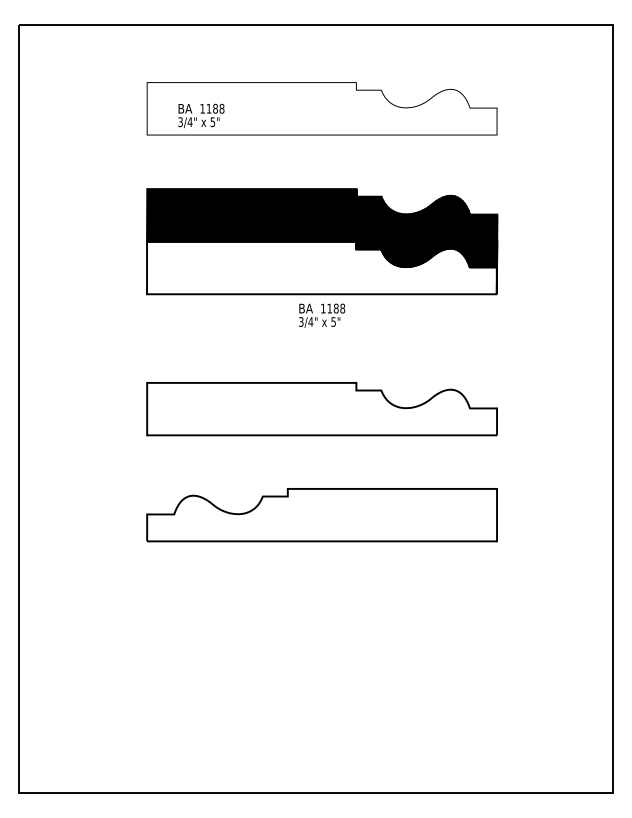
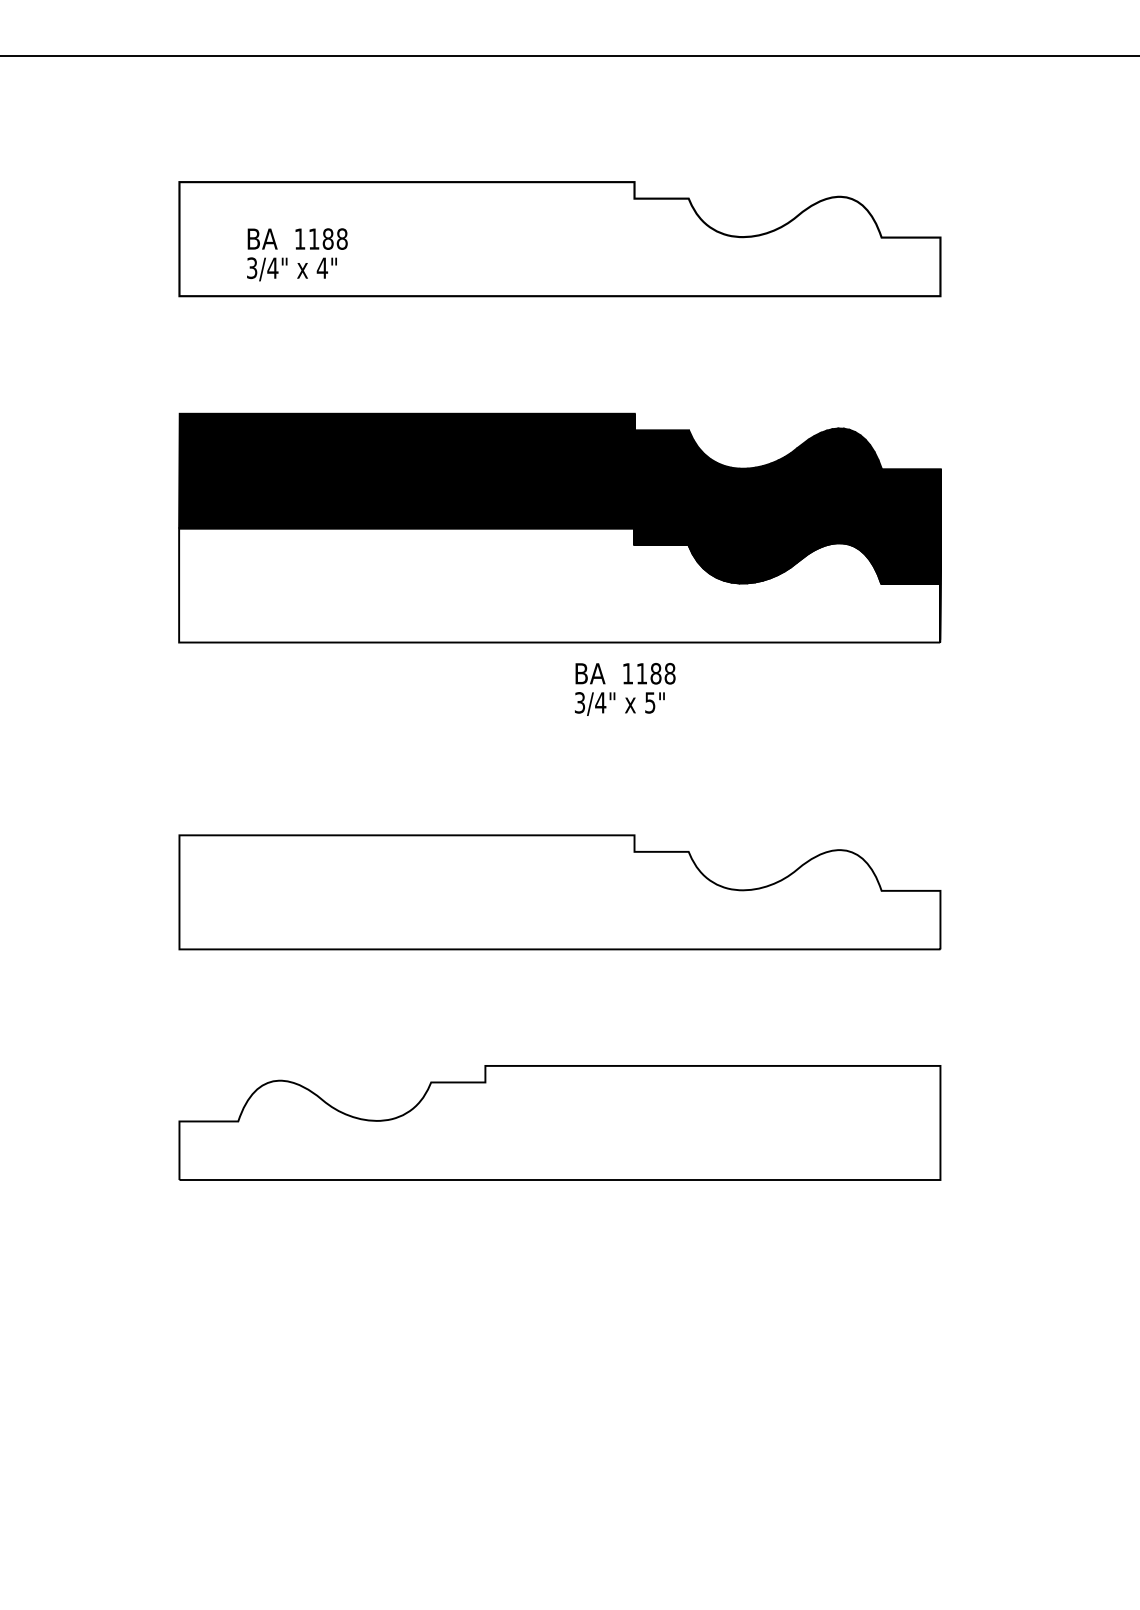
text: (212, 122) -> (321, 268), 5" -> 4"
text: (322, 315) -> (626, 688), moved

